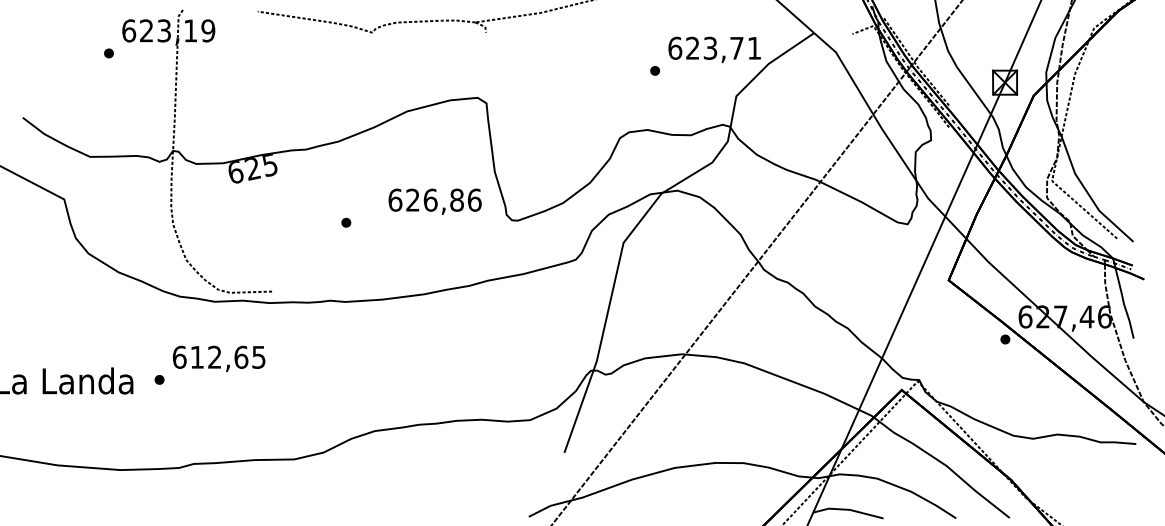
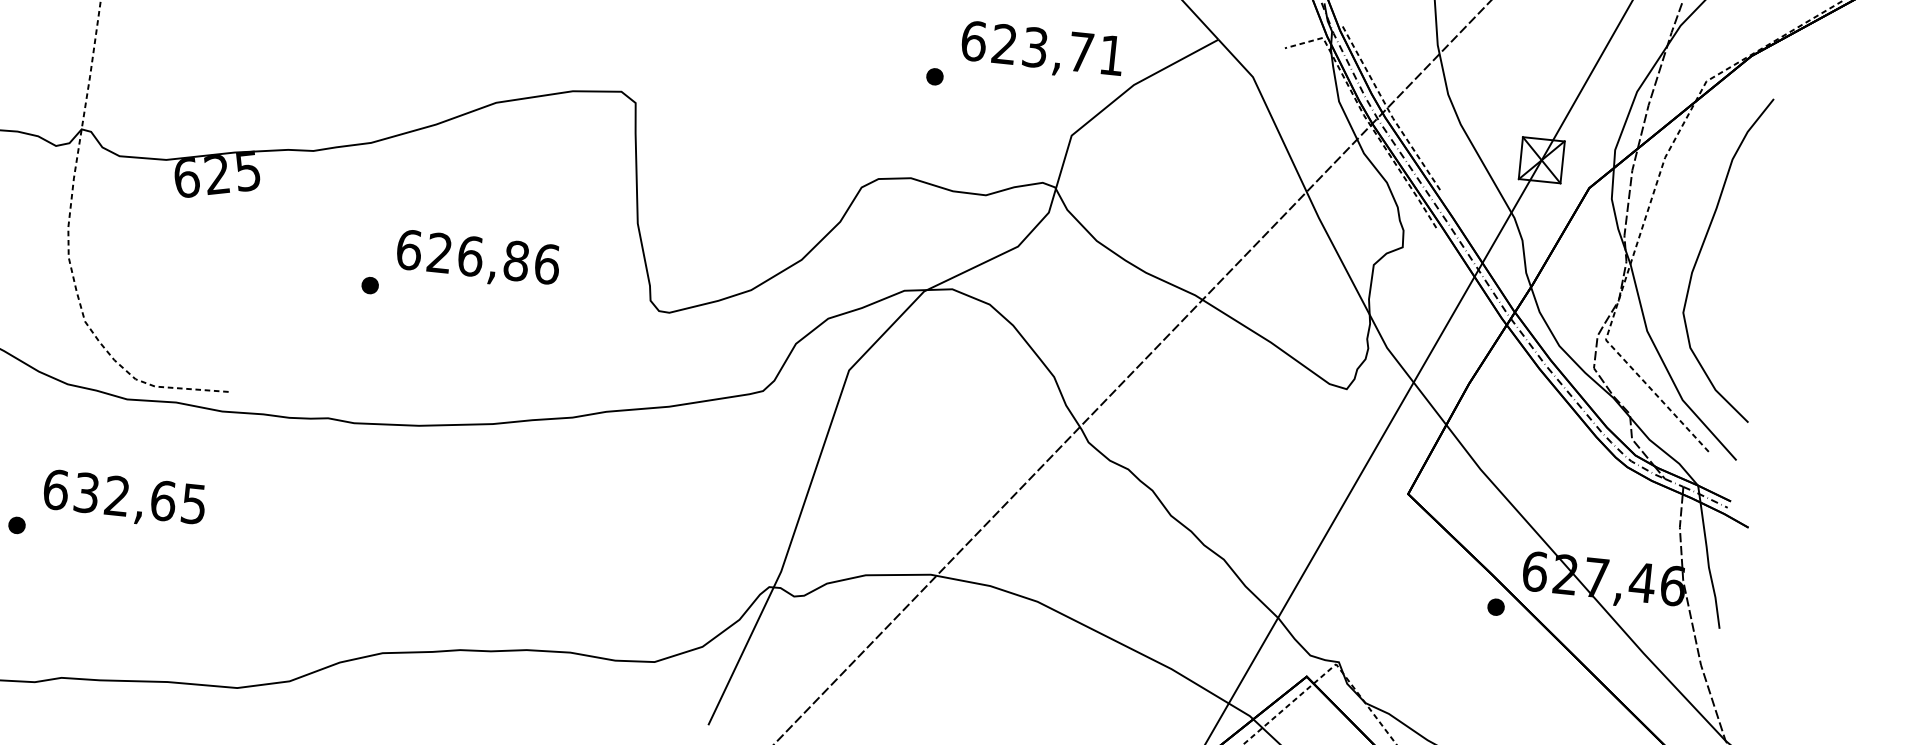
curve: (1102, 122) -> (1704, 247), added
text: (434, 201) -> (477, 259), moved
text: (196, 356) -> (85, 491), 612,65 -> 632,65

